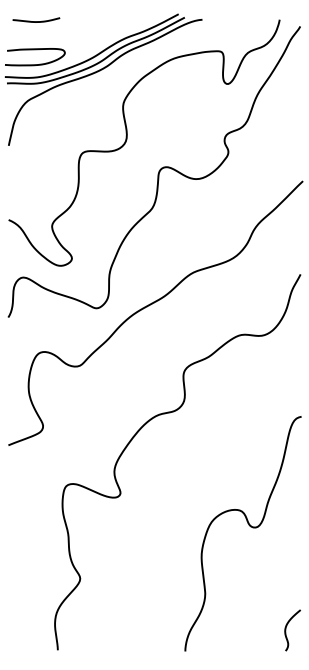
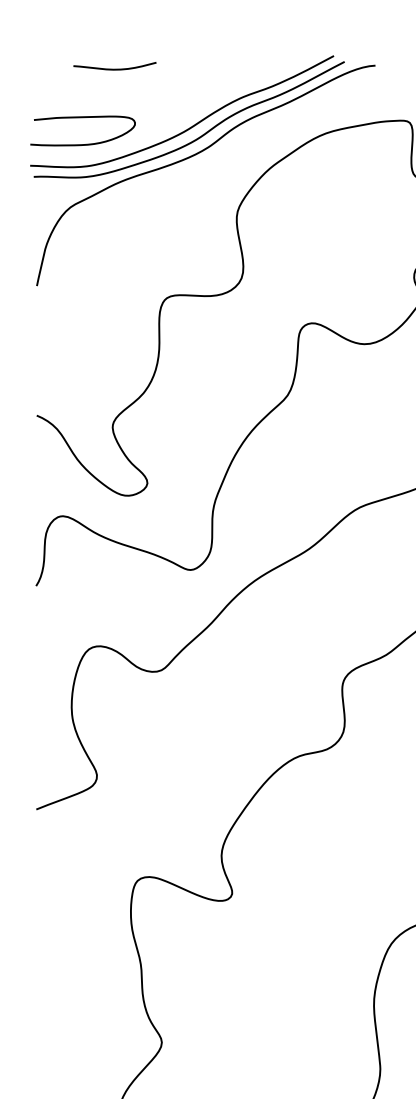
curve: (36, 21) -> (115, 68), moved

